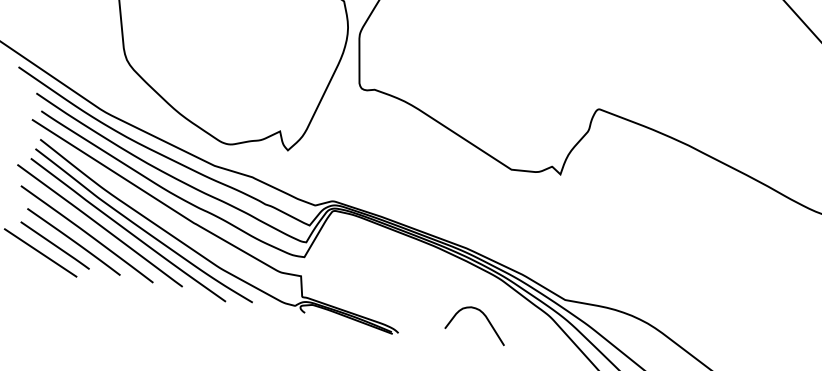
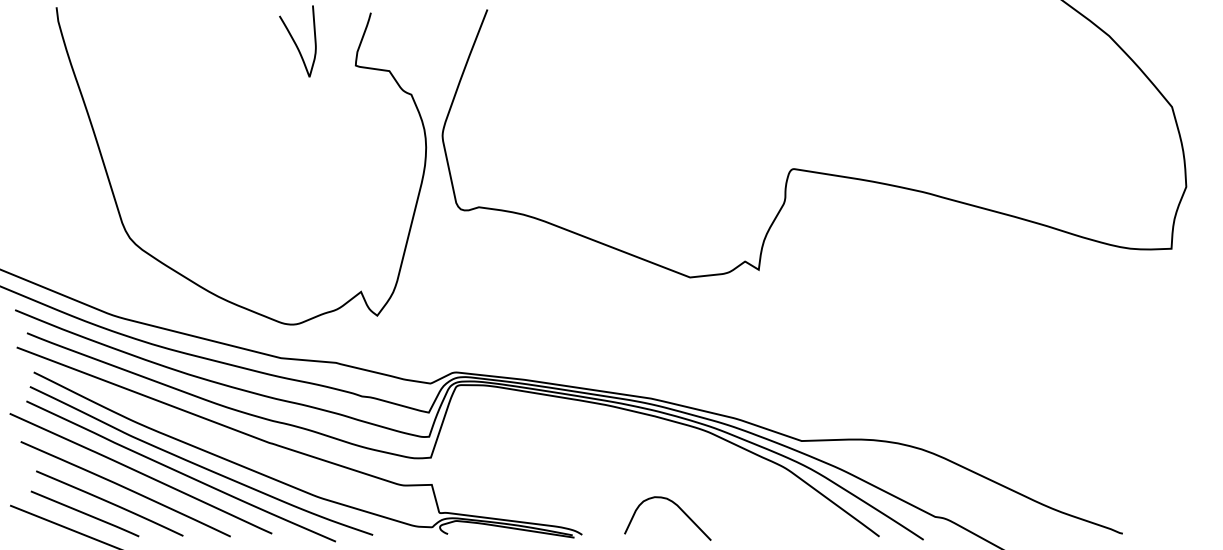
curve: (486, 318) -> (678, 508), moved

